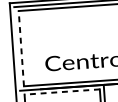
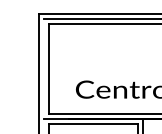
line: (21, 48) -> (48, 69), dashed -> solid
line: (62, 92) -> (93, 124), dashed -> solid

